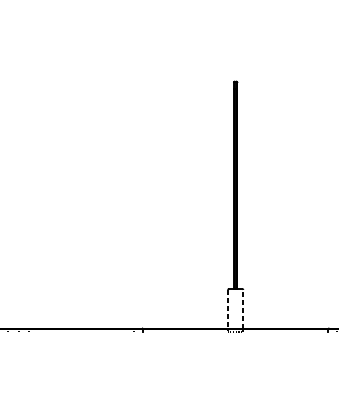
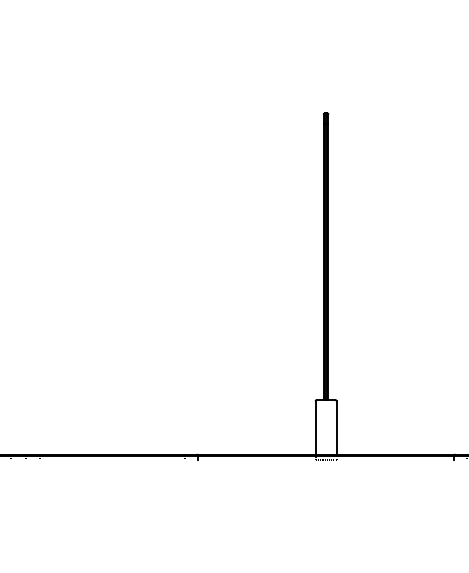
line: (228, 309) -> (315, 428), dashed -> solid
line: (243, 309) -> (336, 428), dashed -> solid

